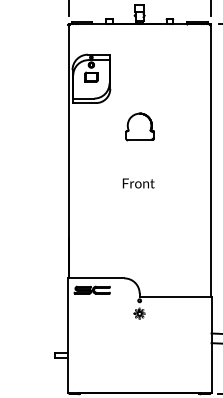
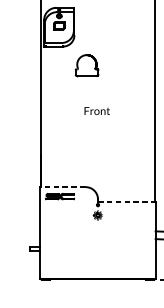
part: (139, 126) -> (86, 65), moved
line: (95, 278) -> (62, 187), solid -> dashed
line: (175, 297) -> (126, 202), solid -> dashed

